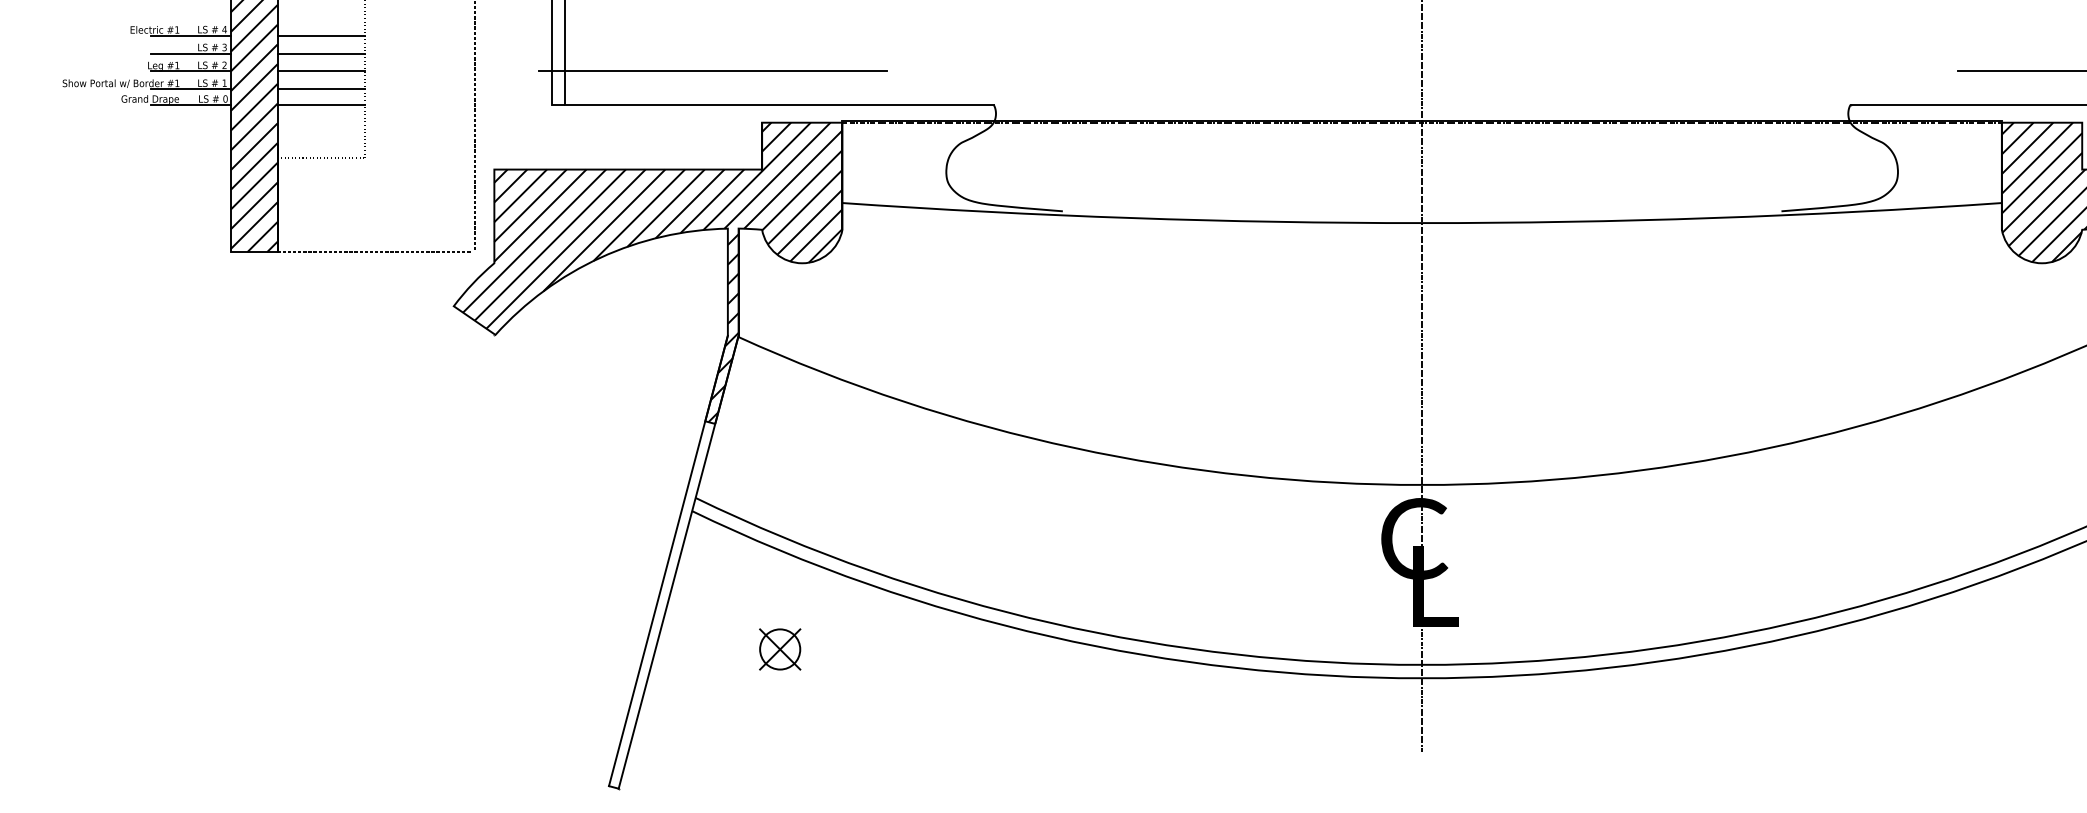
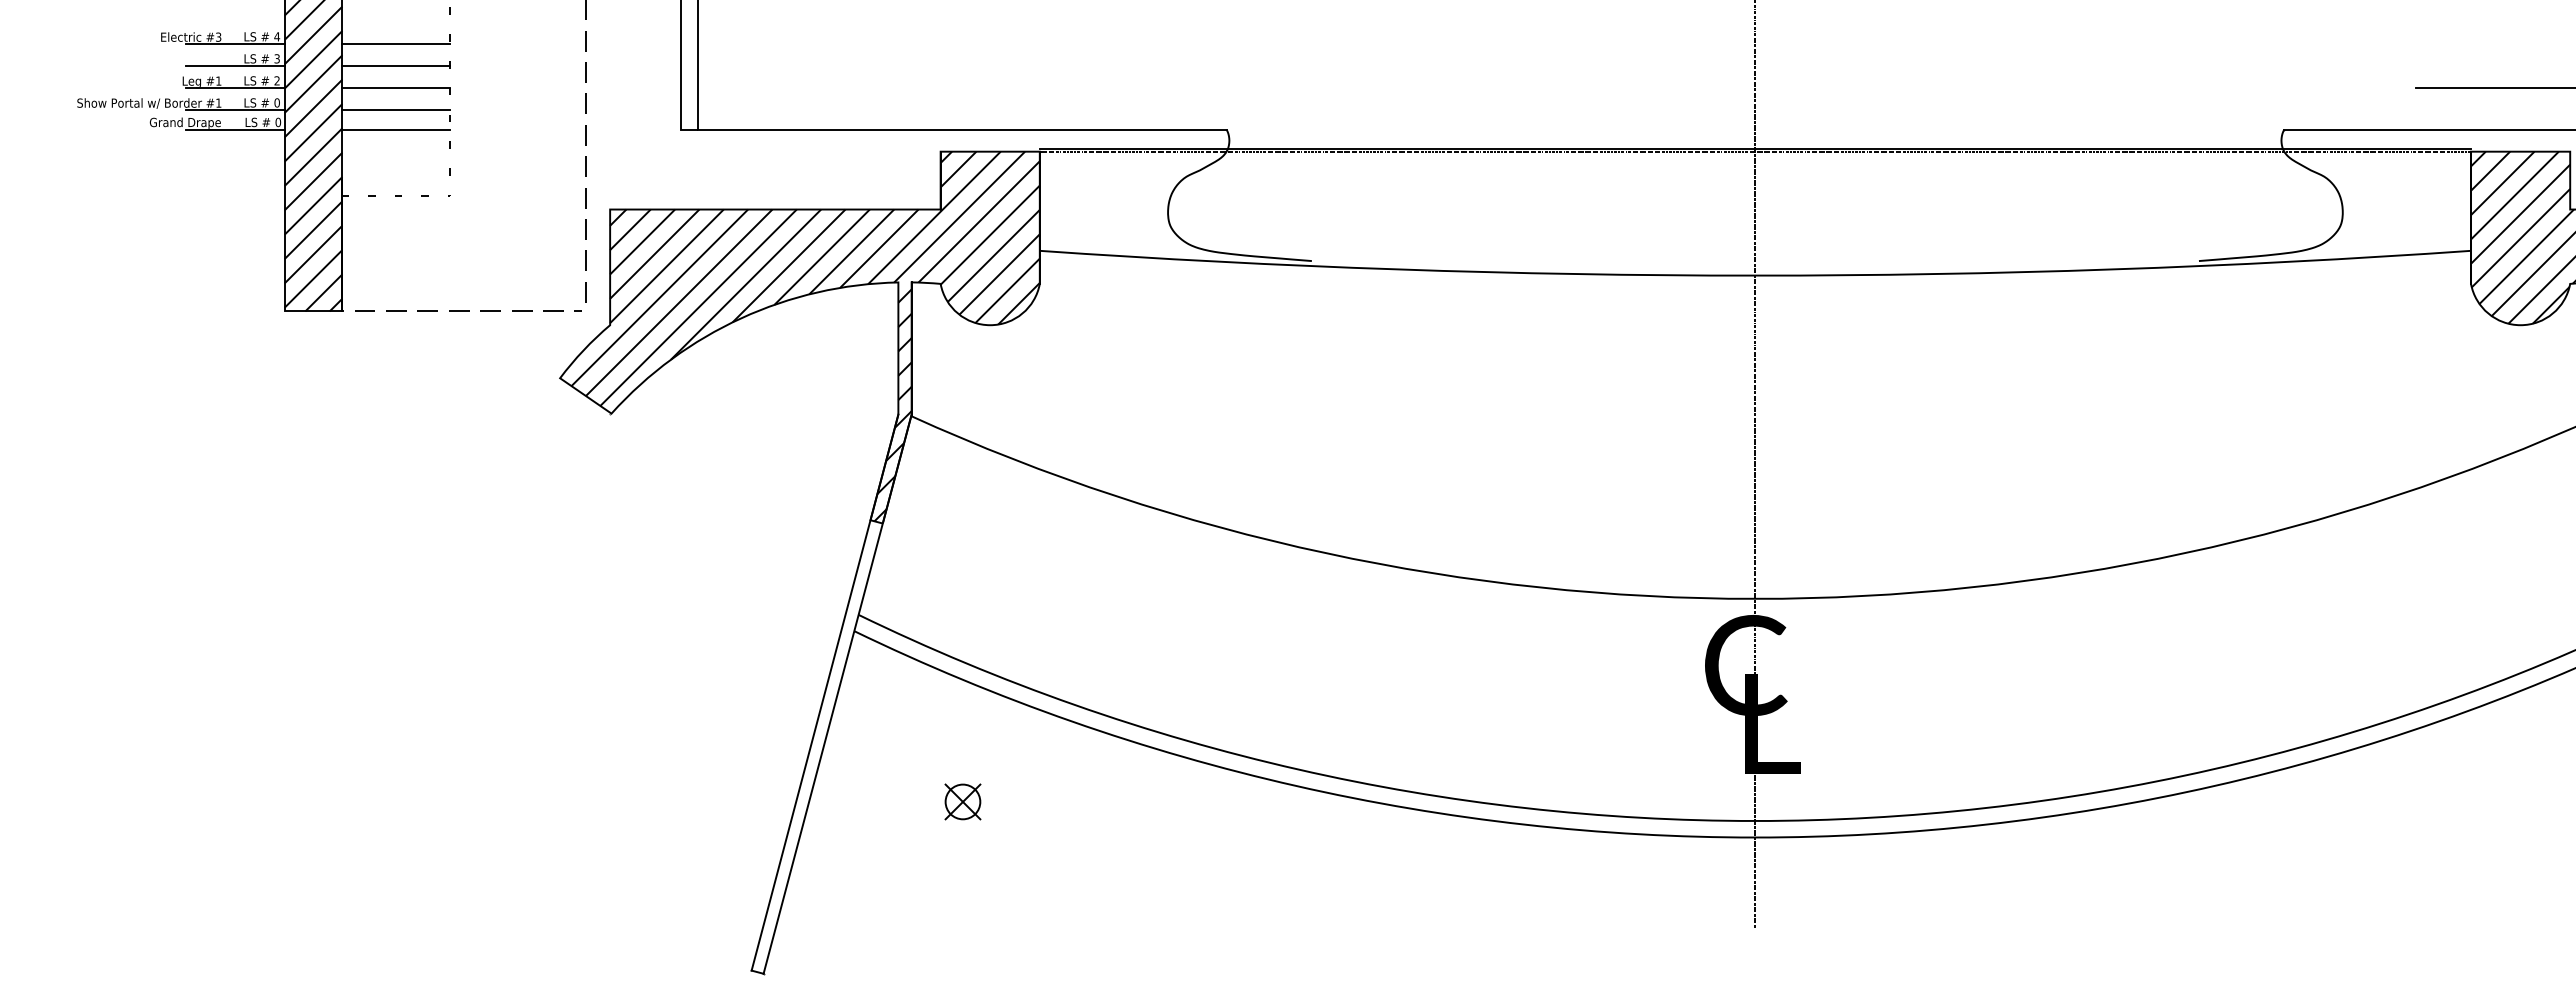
text: (177, 29) -> (218, 36), #1 -> #3
line: (712, 71) -> (879, 88), removed
text: (224, 82) -> (276, 102), 1 -> 0
part: (779, 649) -> (962, 801), size x0.7

